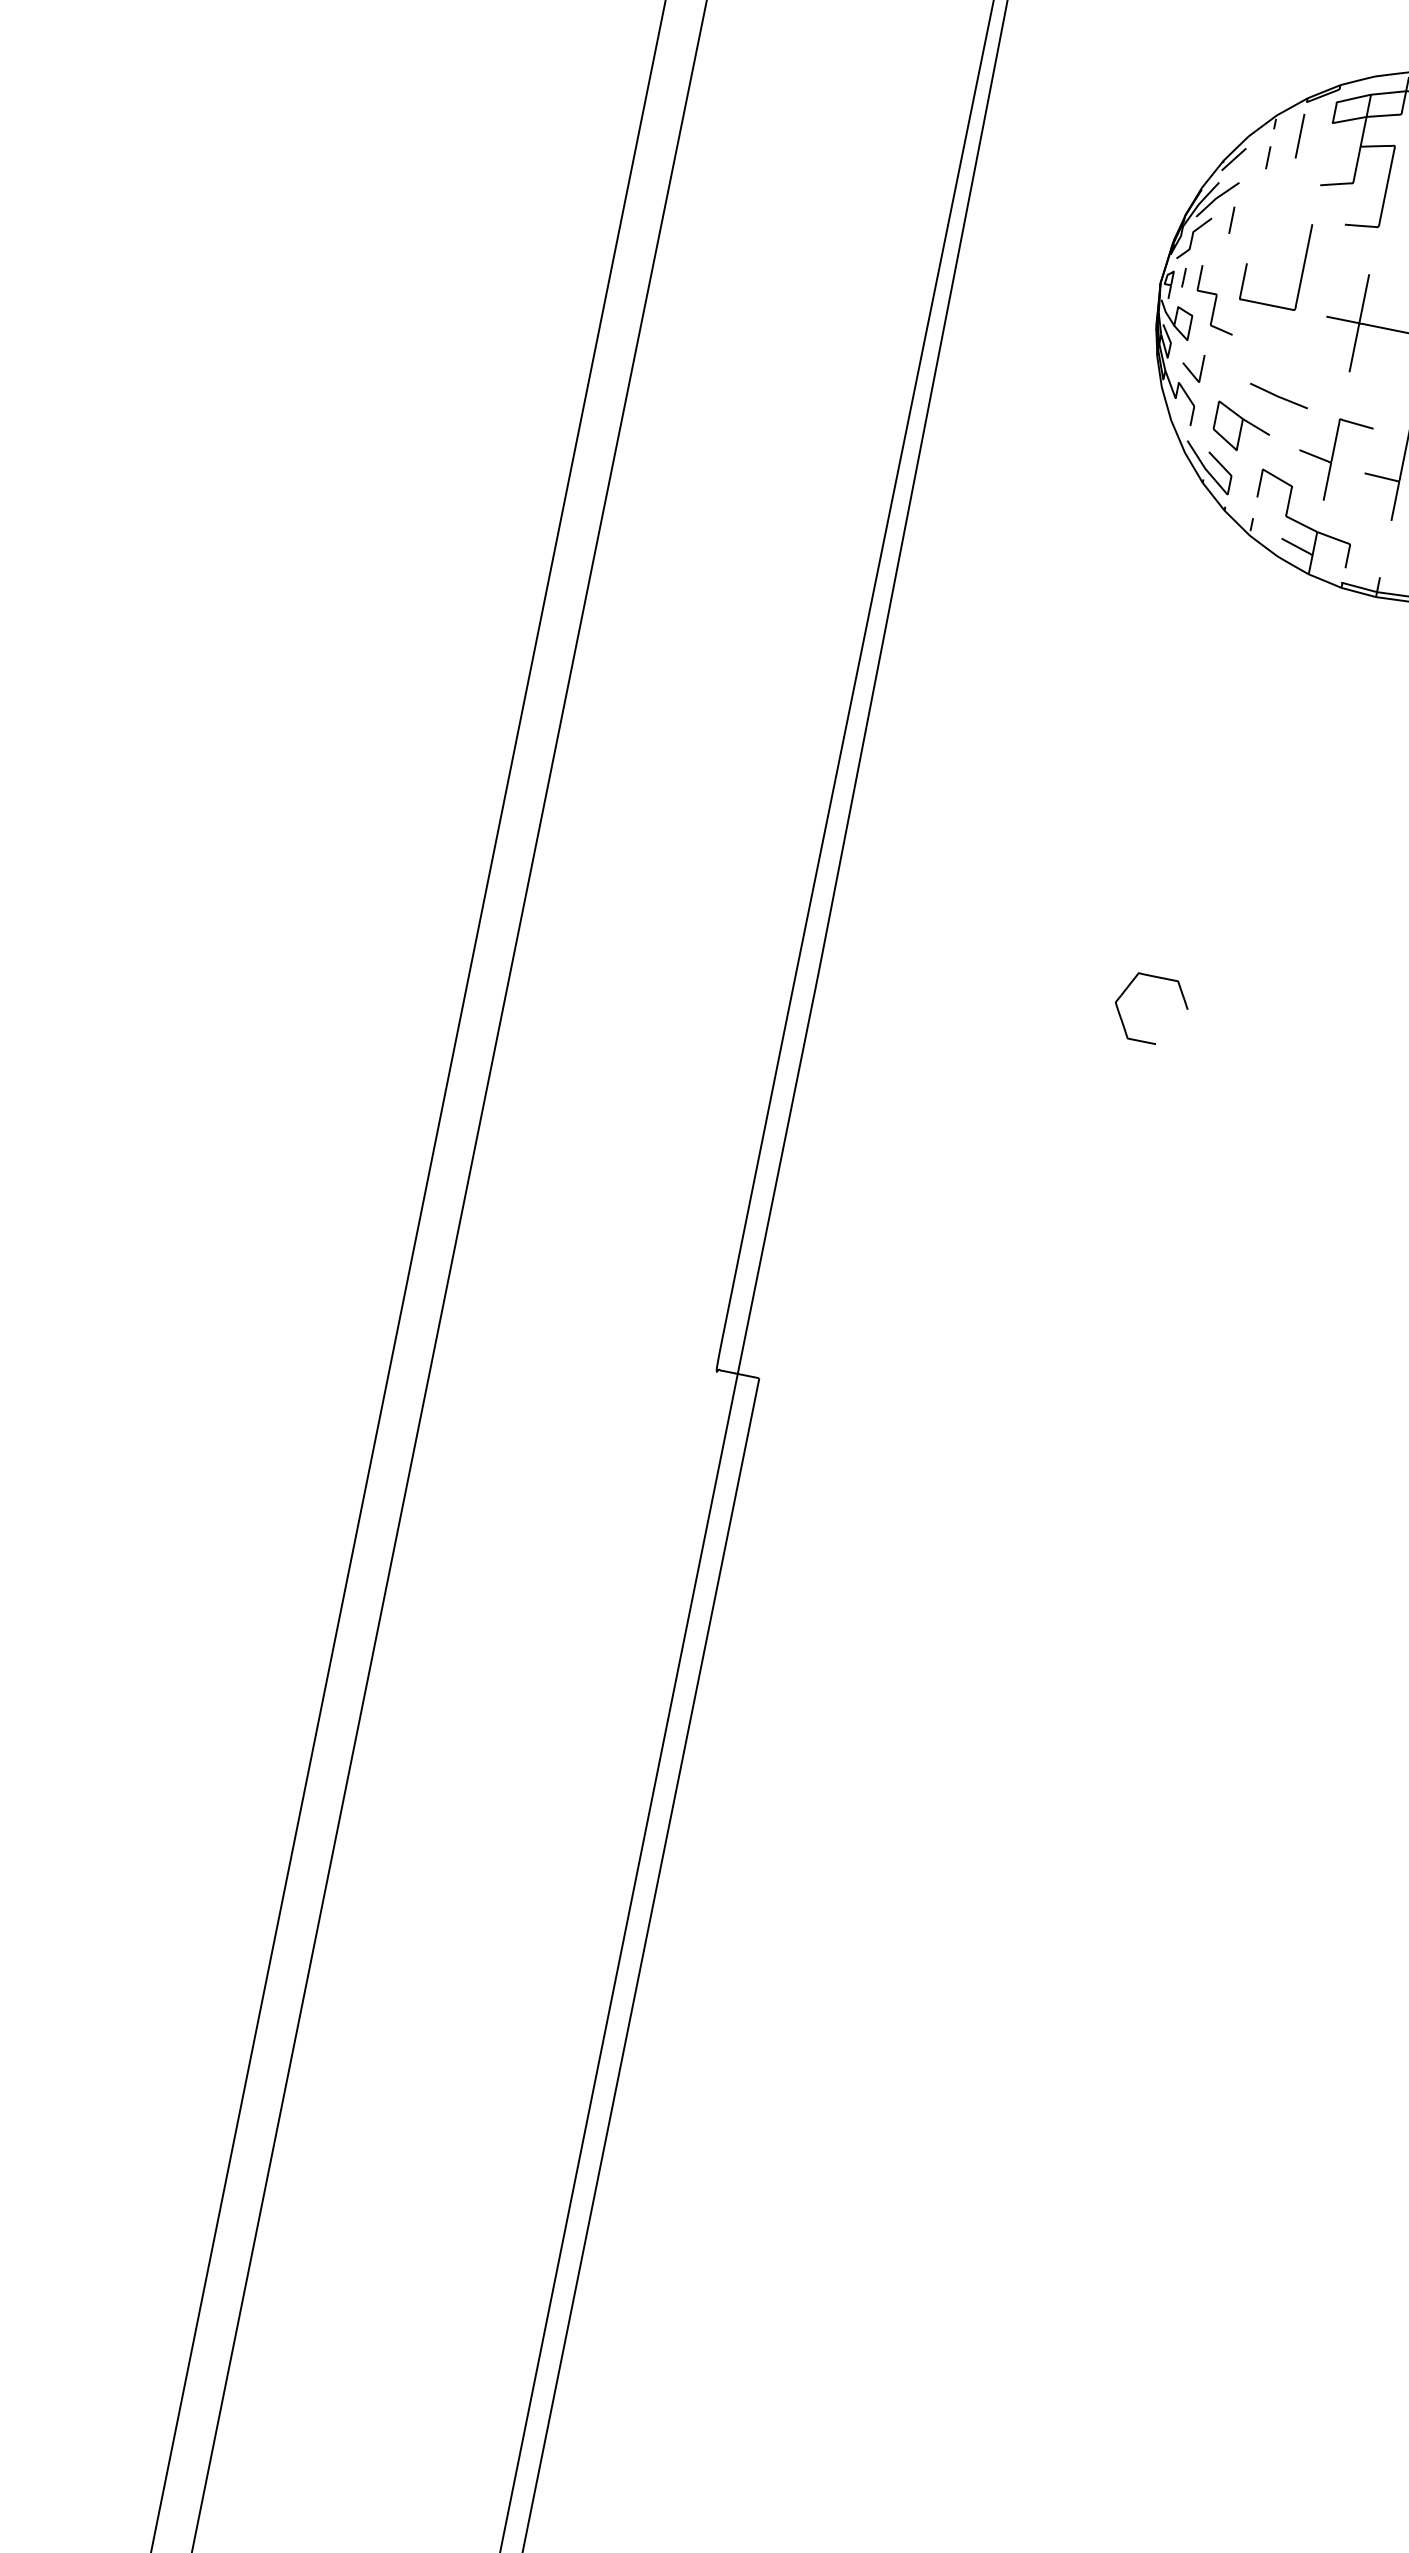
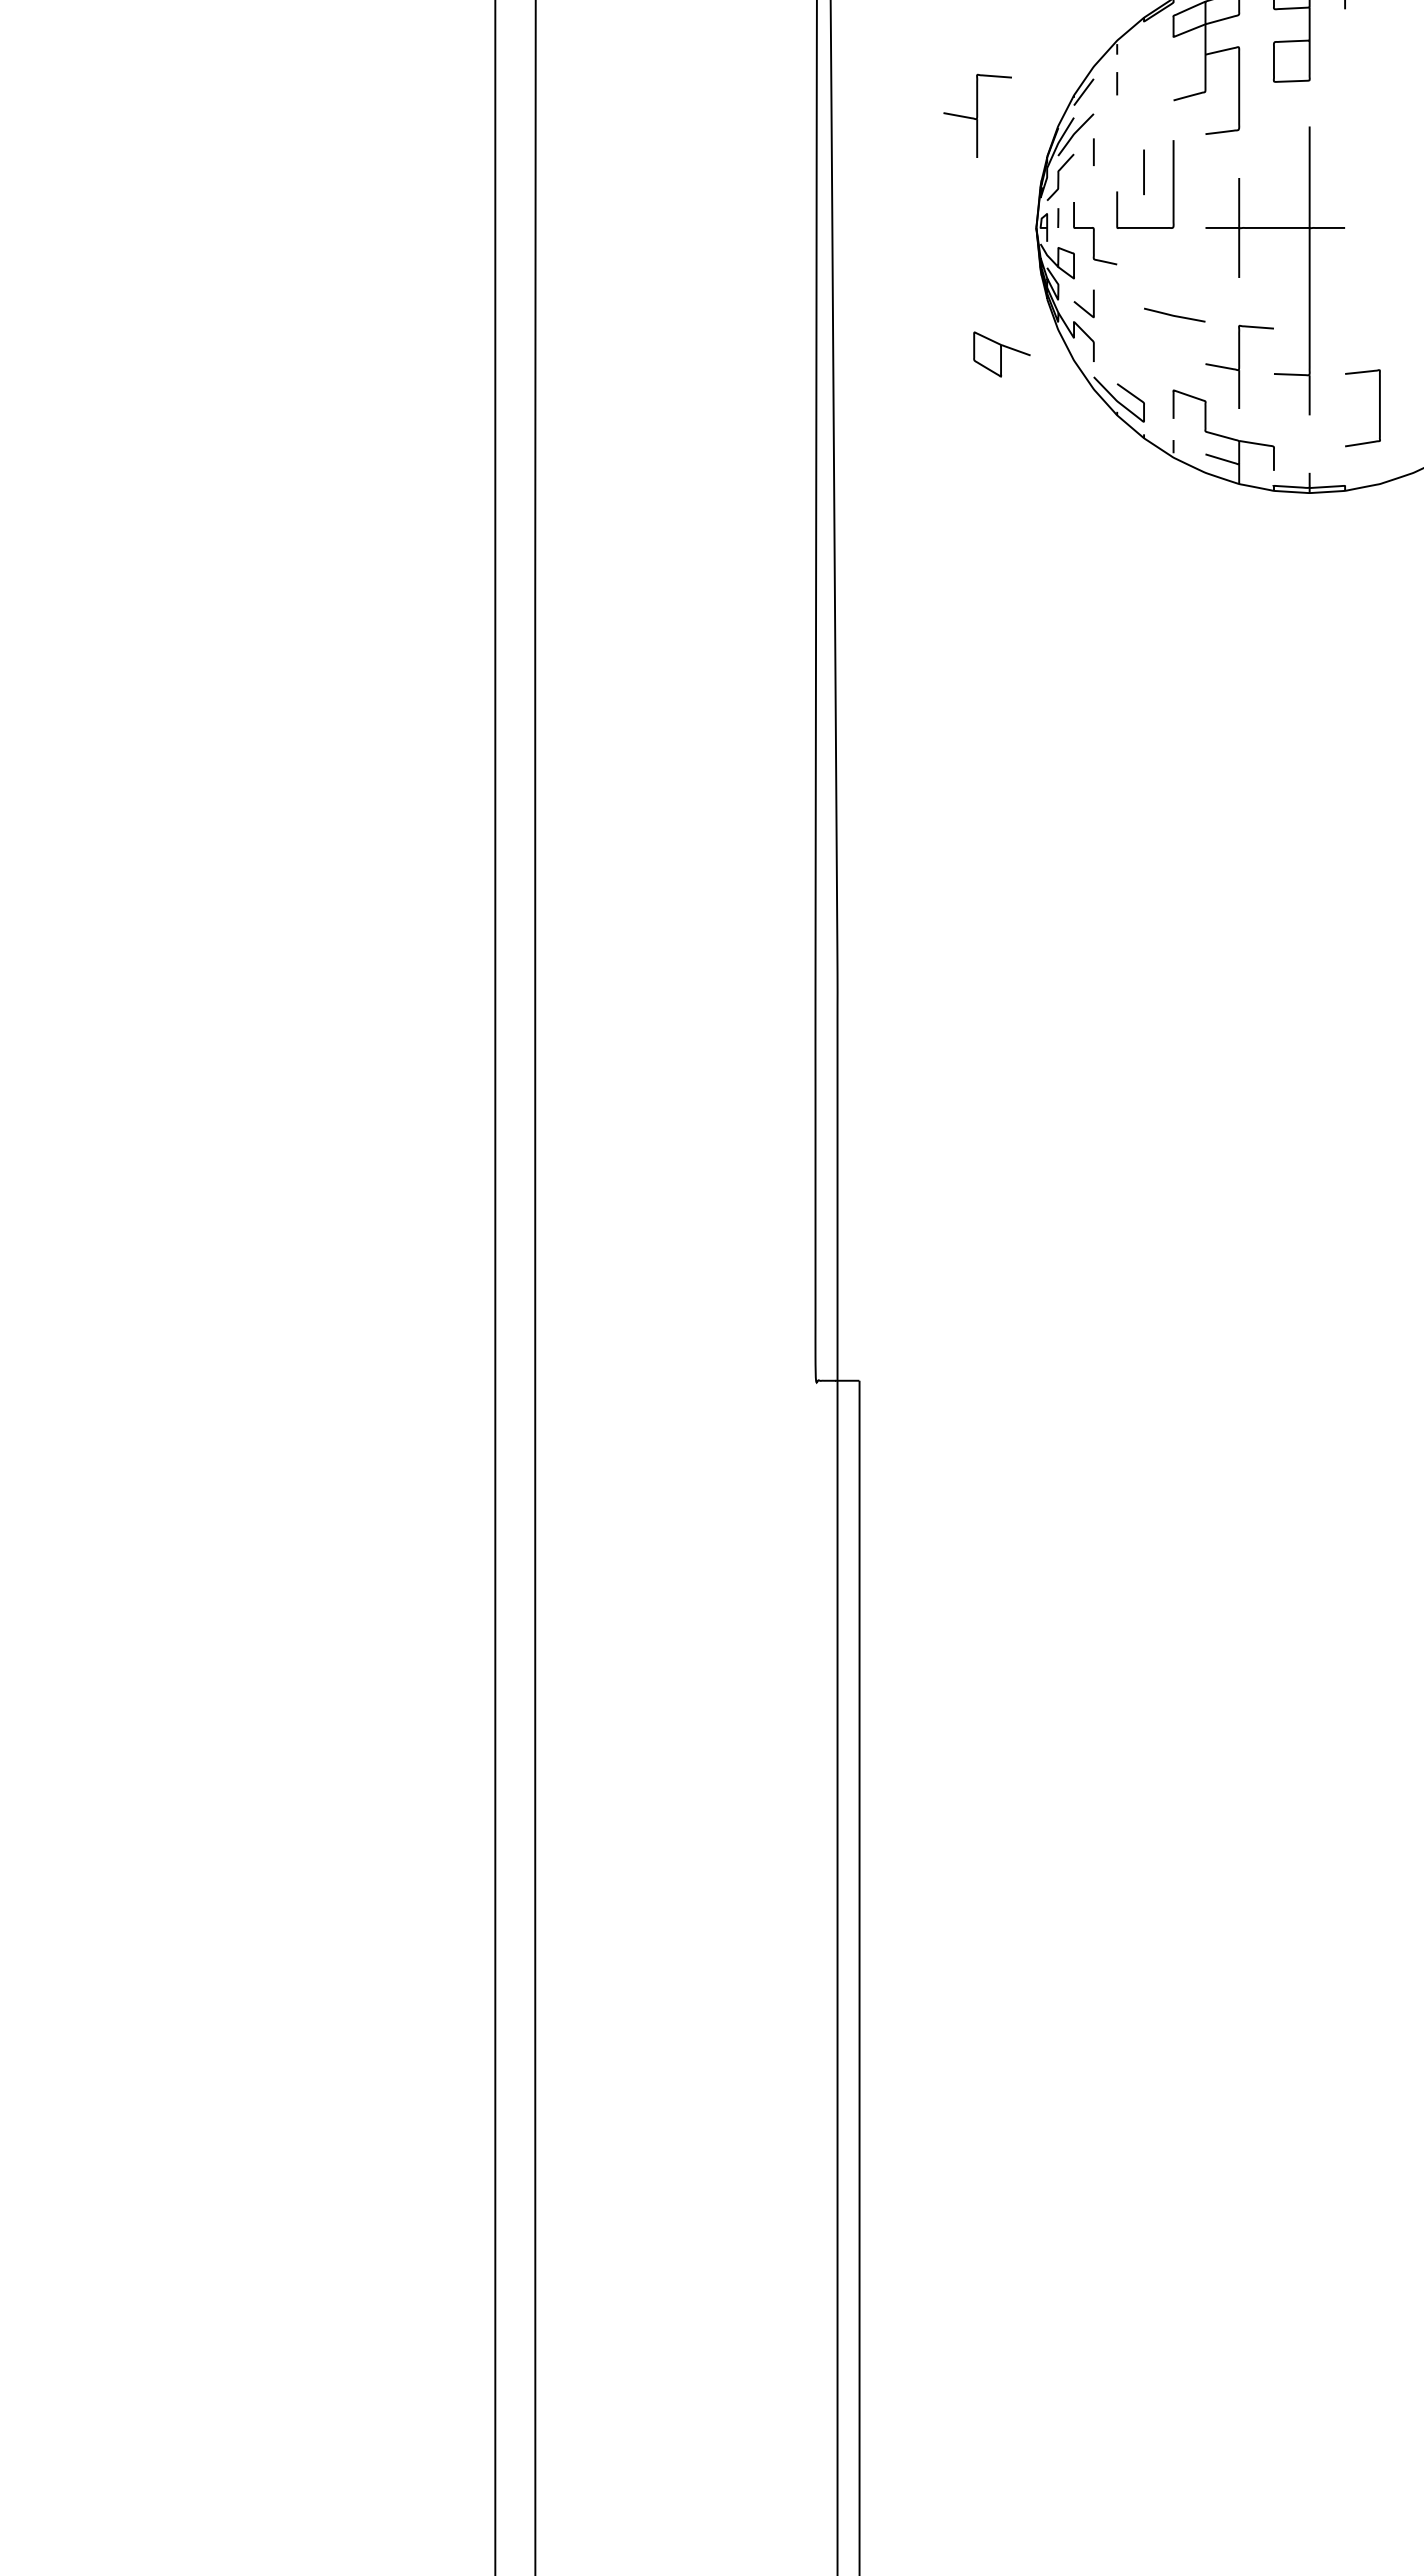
line: (1299, 136) -> (1143, 172), moved
part: (1125, 161) -> (977, 115), added
curve: (1241, 428) -> (1001, 354), moved
part: (1123, 1020) -> (1145, 958), removed

